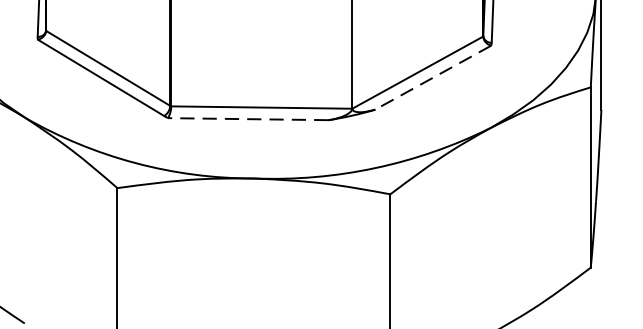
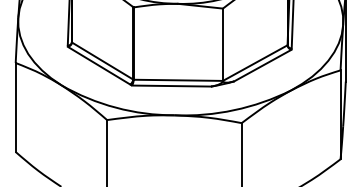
line: (432, 77) -> (262, 65), dashed -> solid
line: (247, 120) -> (171, 86), dashed -> solid

